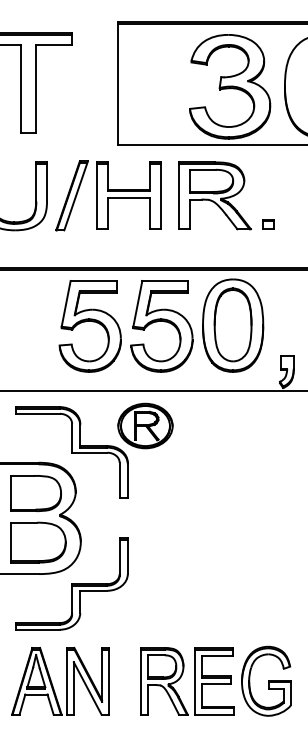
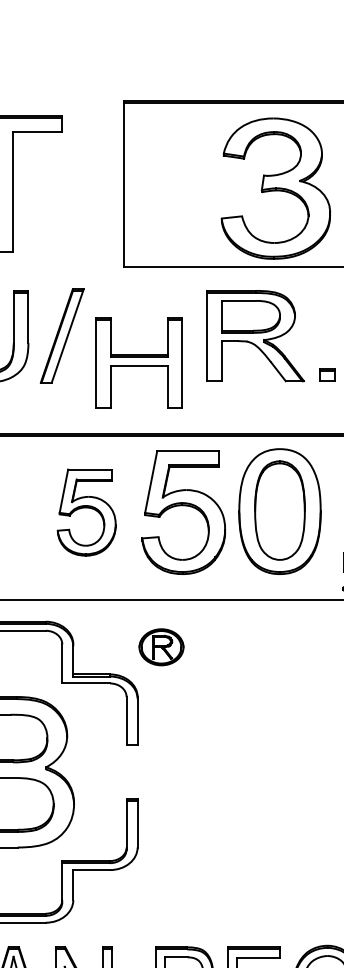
part: (128, 195) -> (138, 362), moved
part: (89, 326) -> (85, 512), size x0.7
part: (145, 425) -> (161, 646), size x0.6

